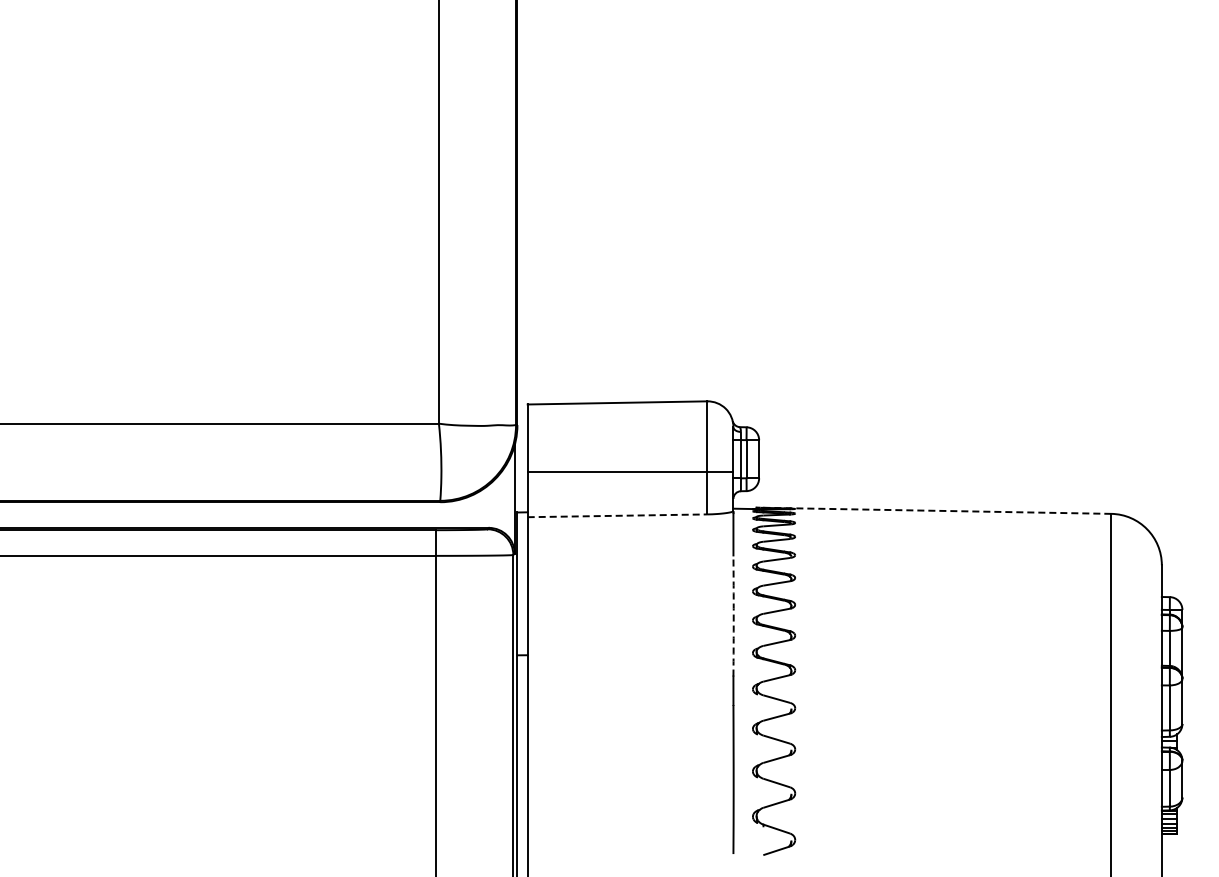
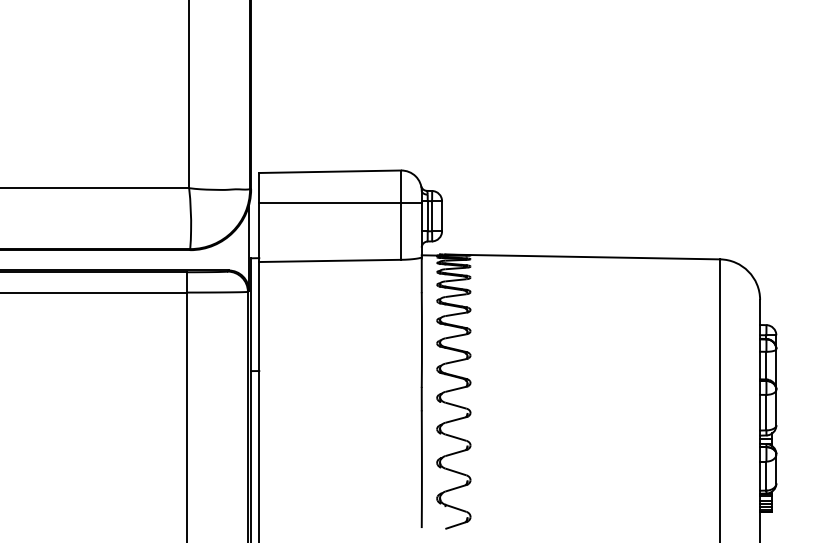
line: (630, 472) -> (340, 203), moved
line: (936, 510) -> (582, 256), dashed -> solid
line: (617, 515) -> (330, 260), dashed -> solid
arc: (733, 616) -> (421, 340), dashed -> solid

